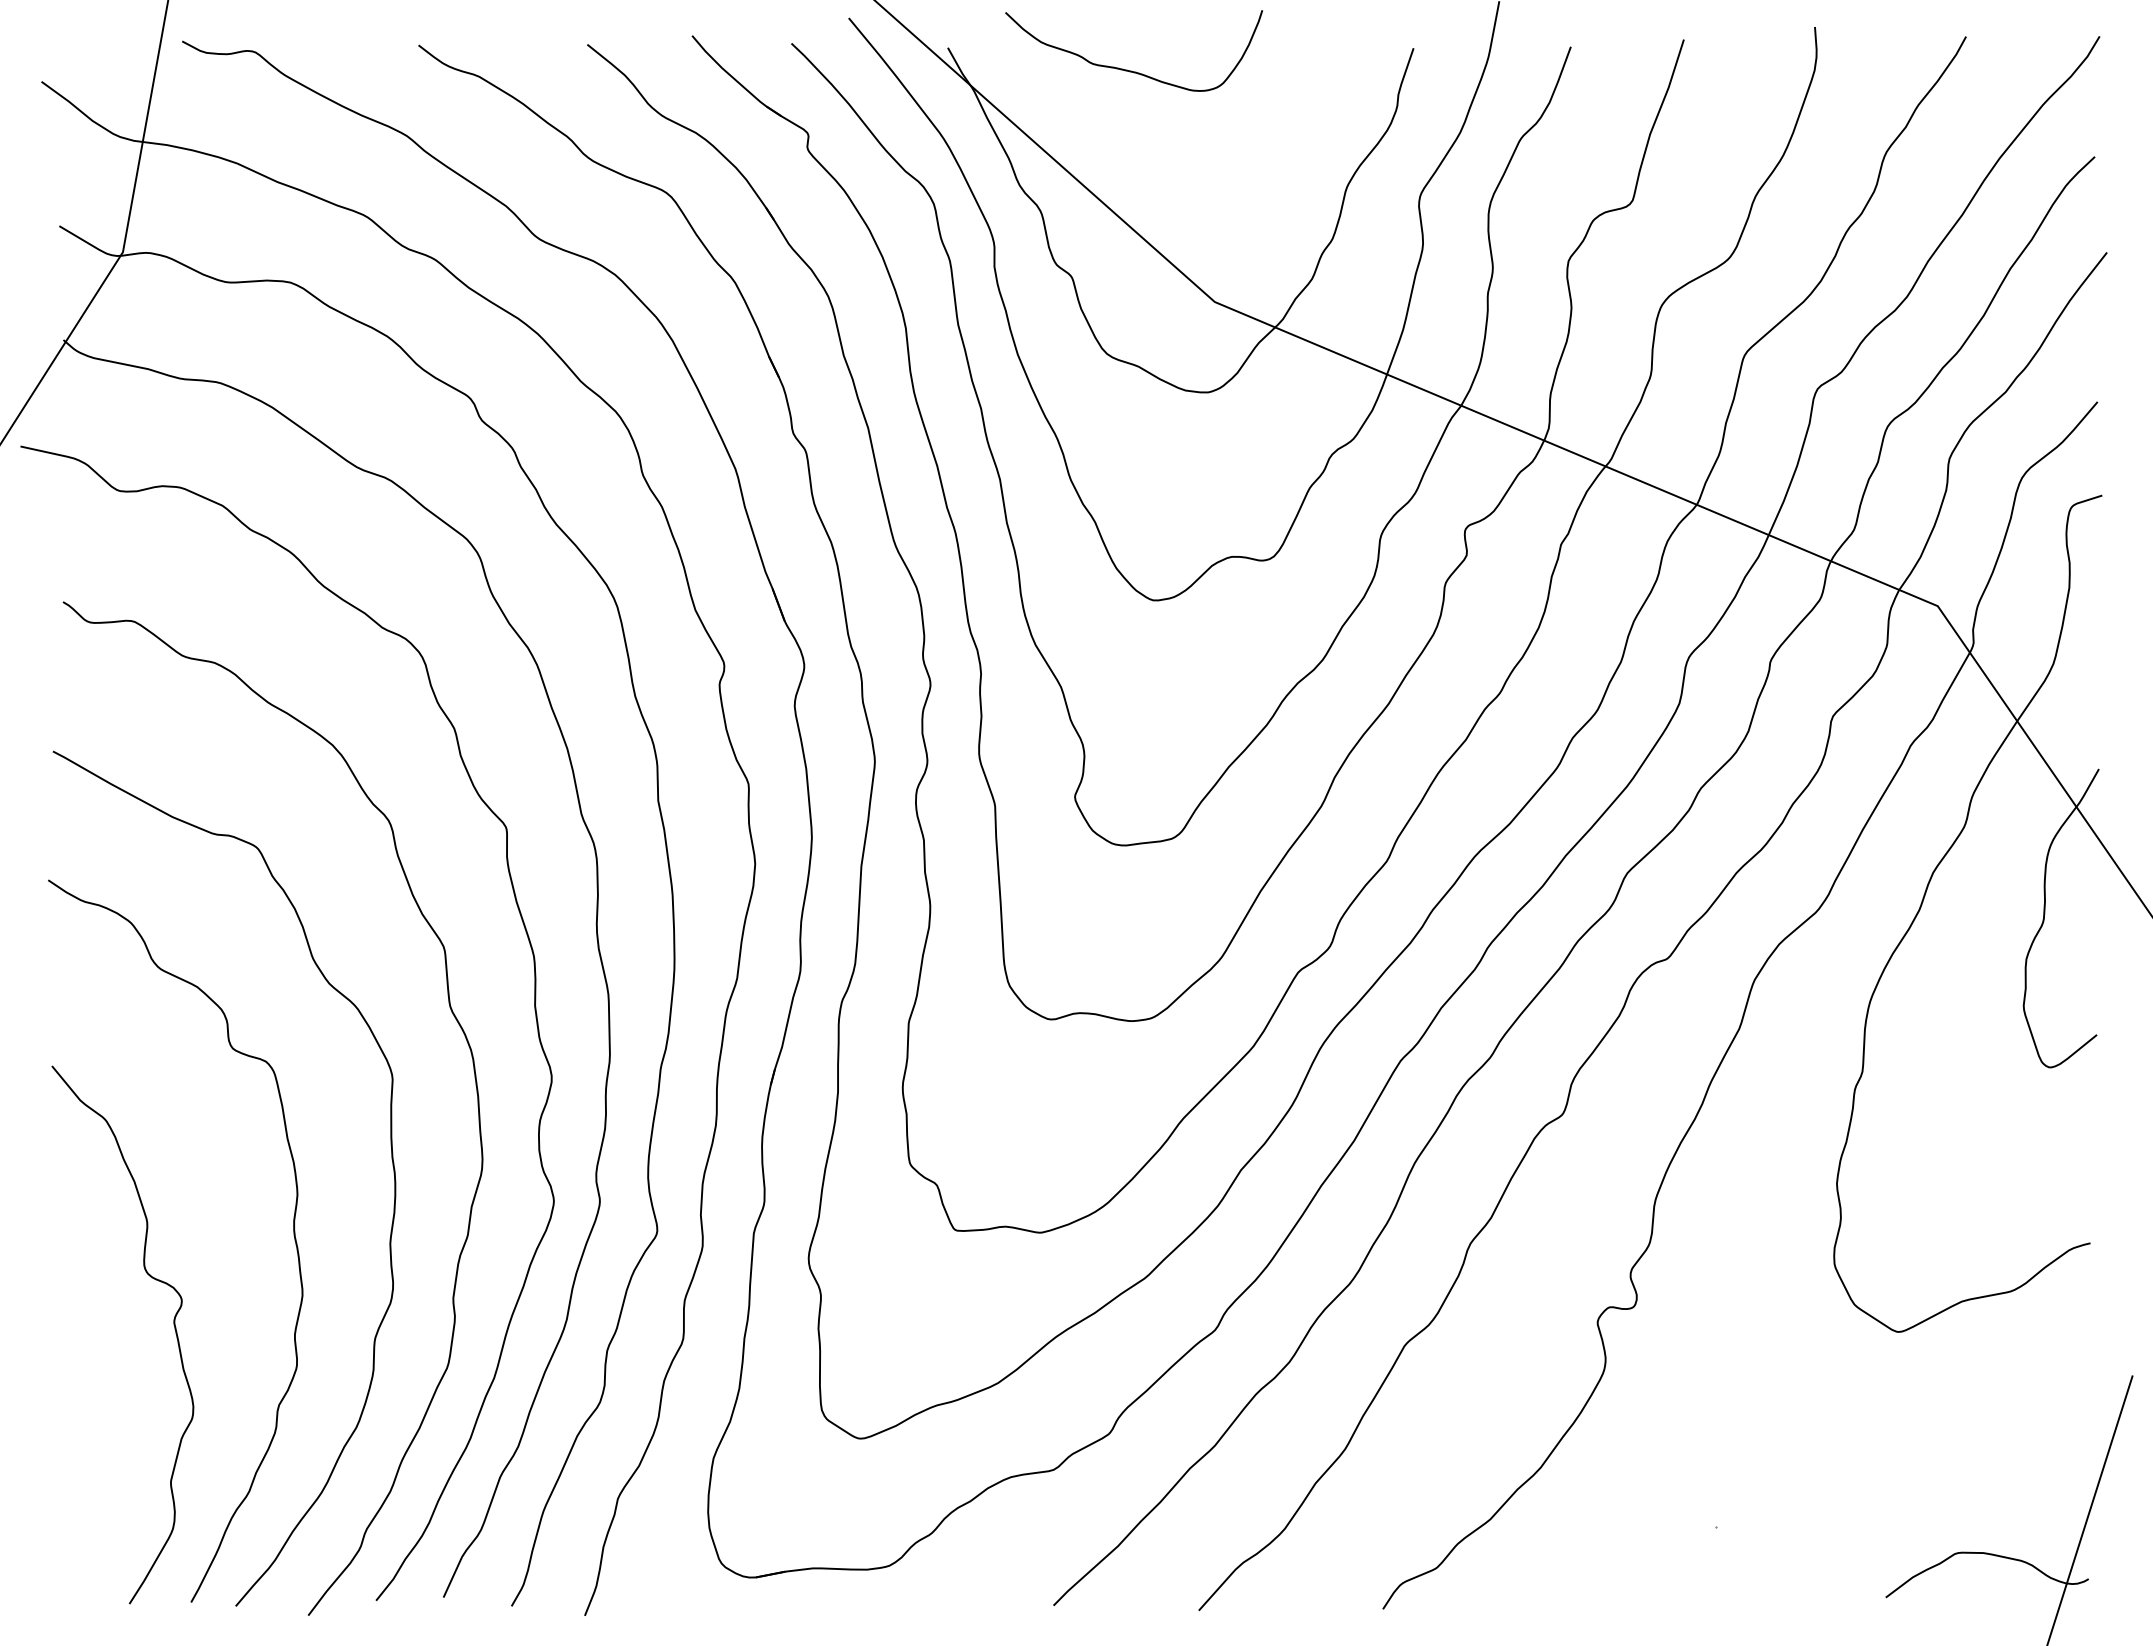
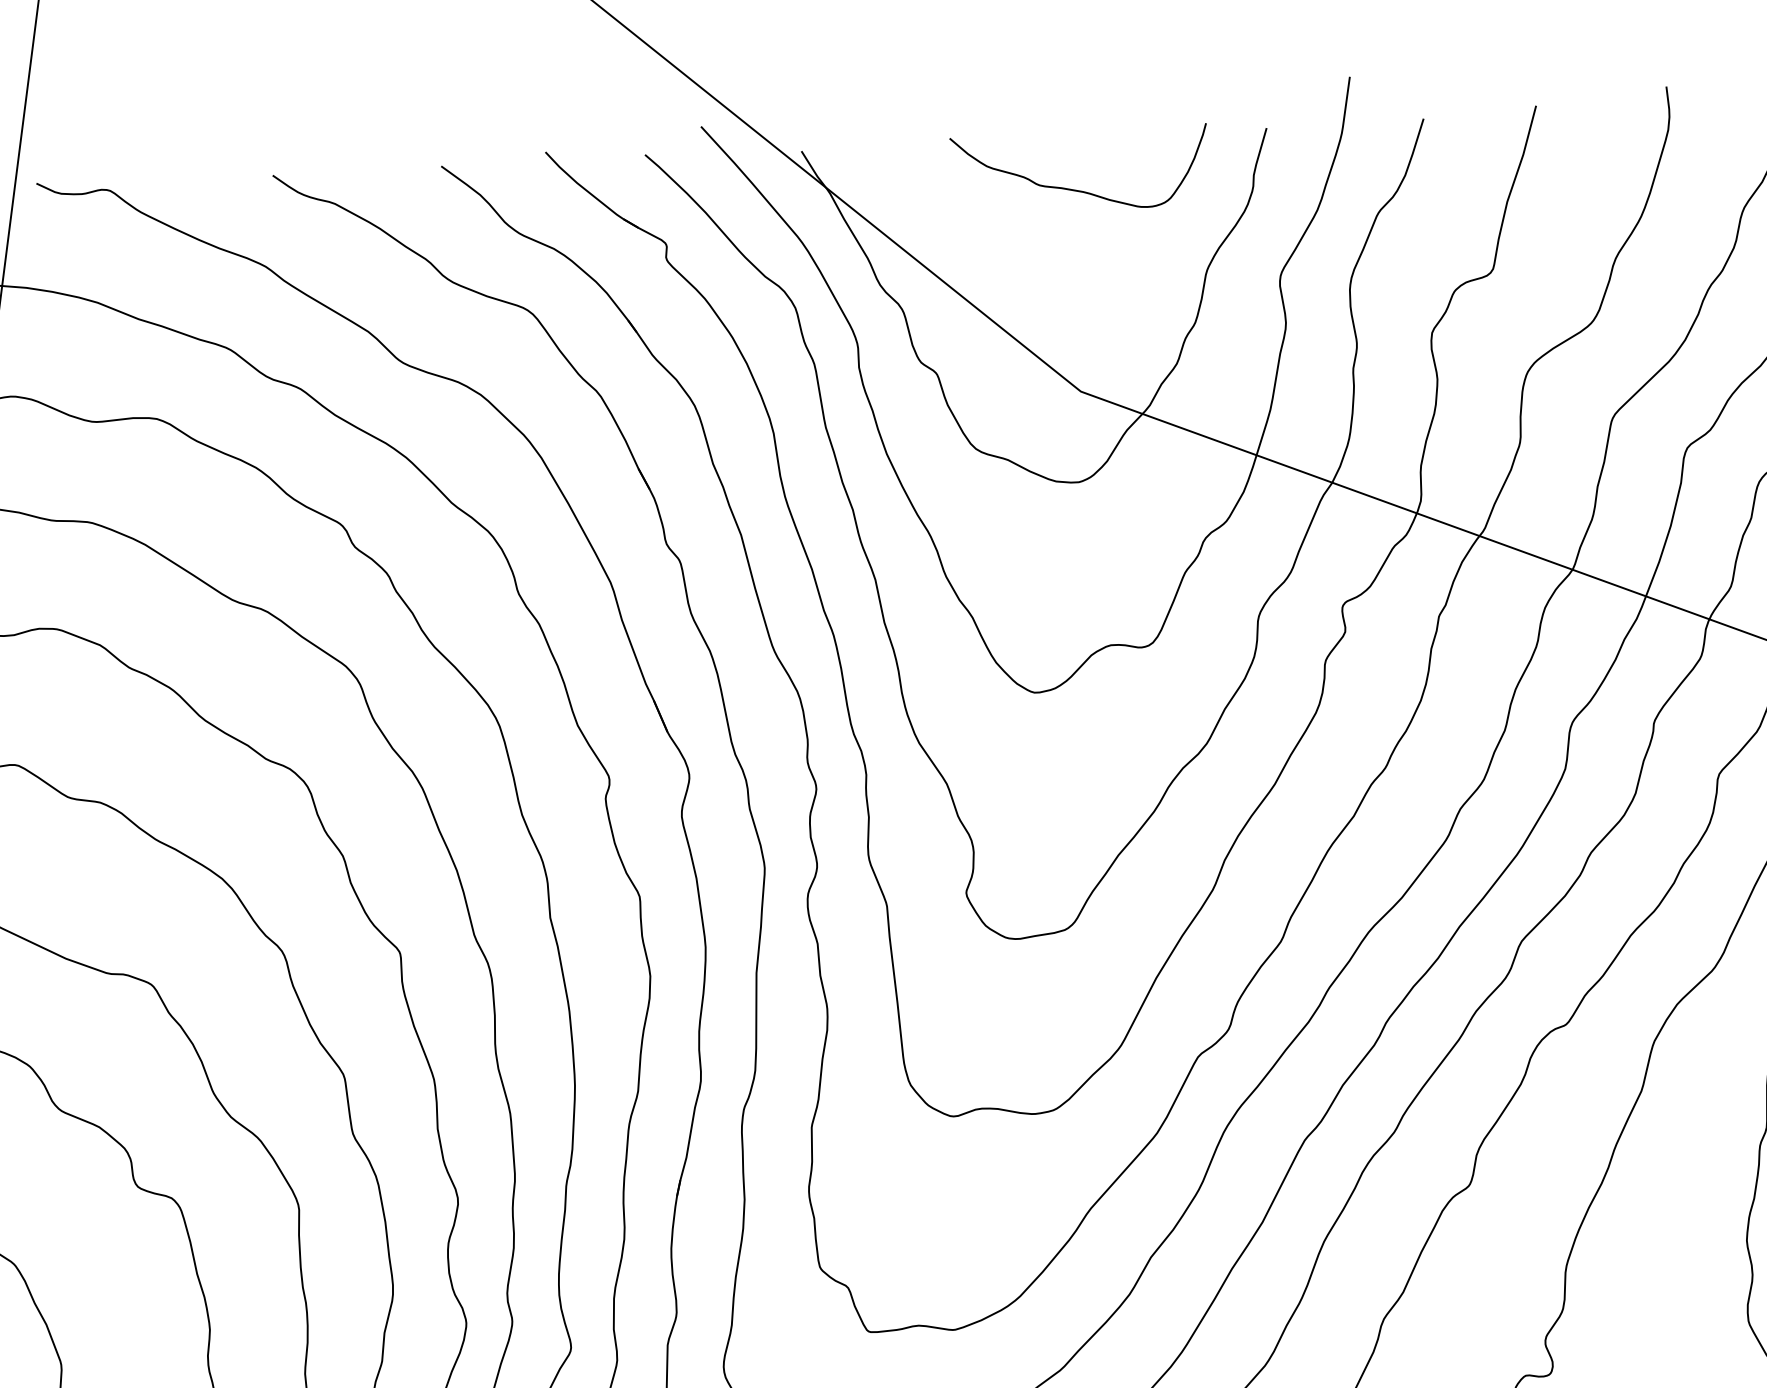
curve: (1131, 70) -> (1078, 189), moved

